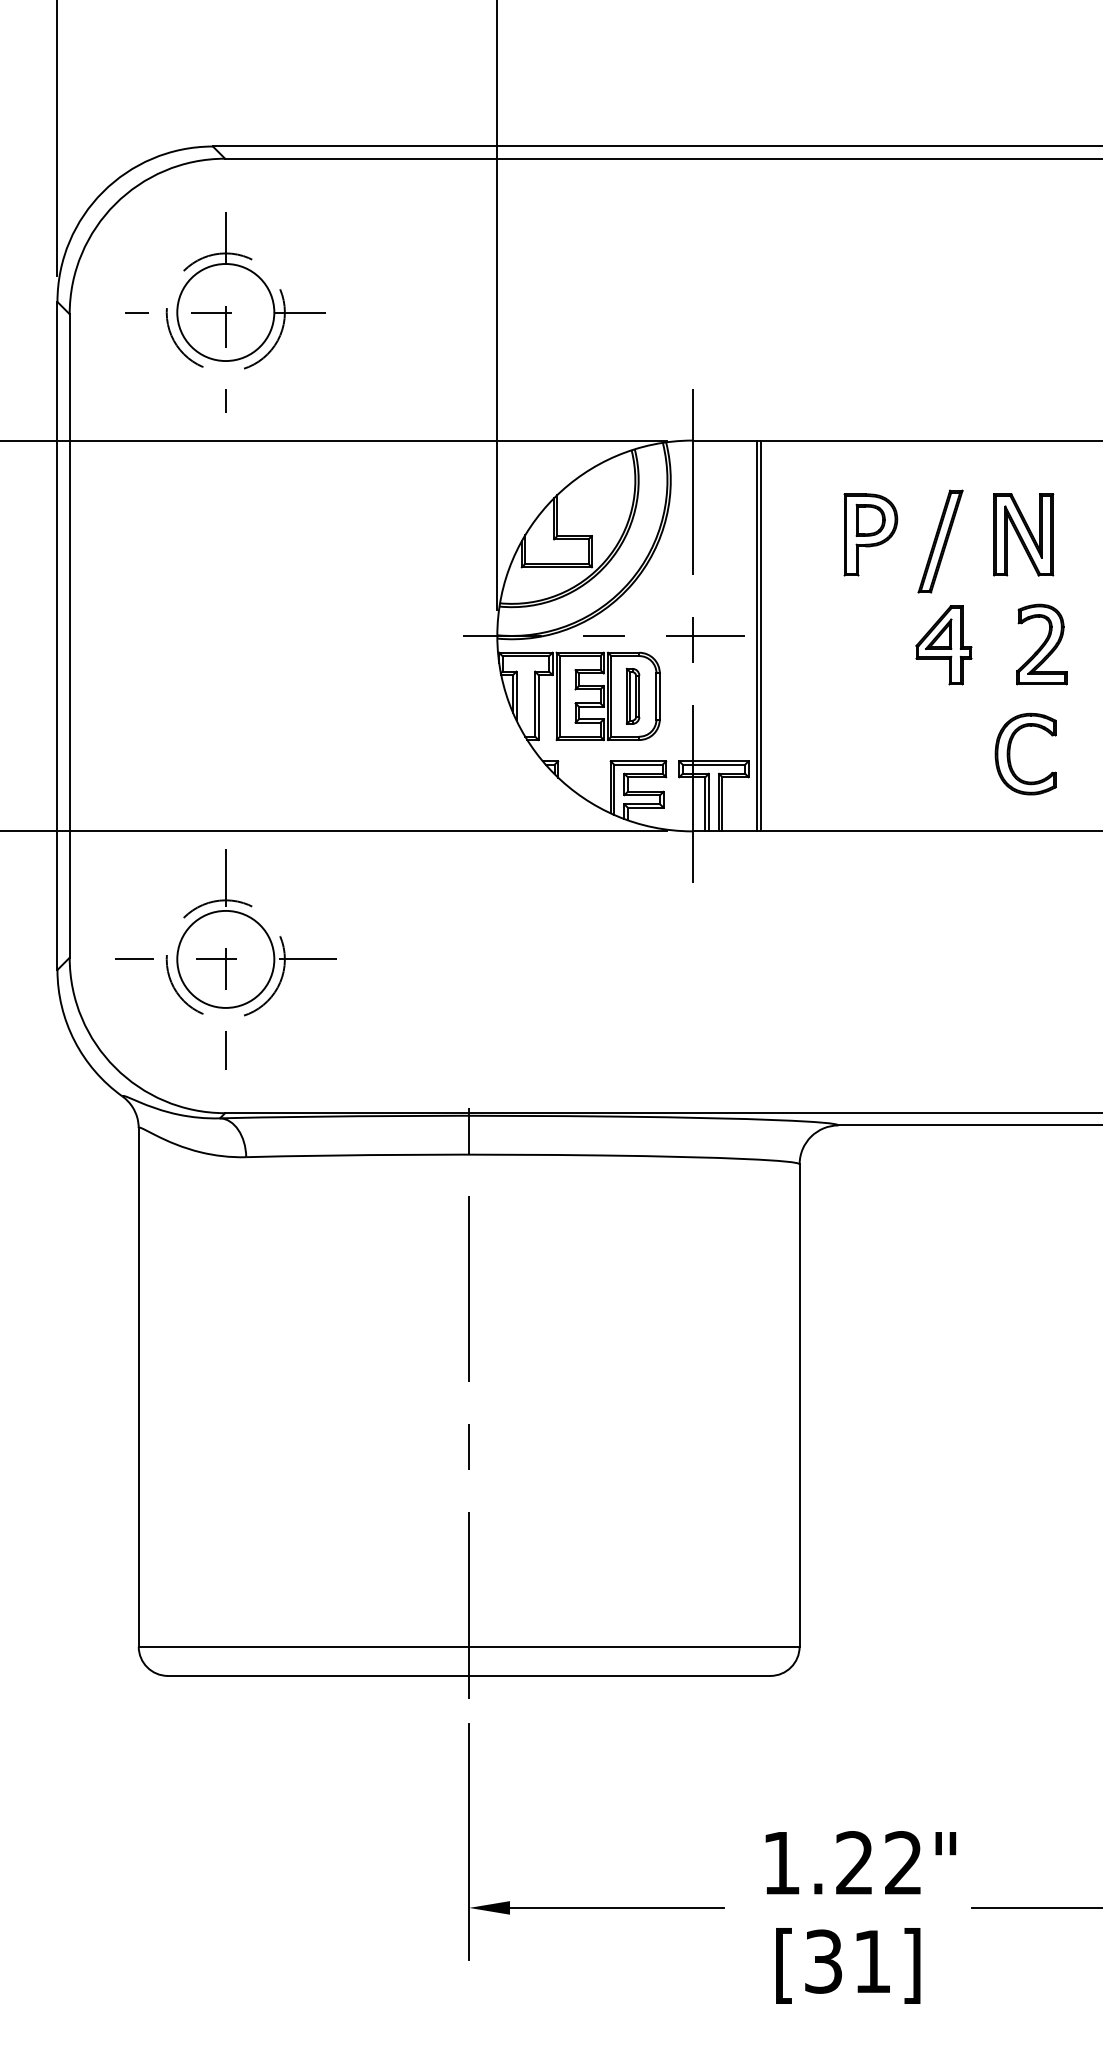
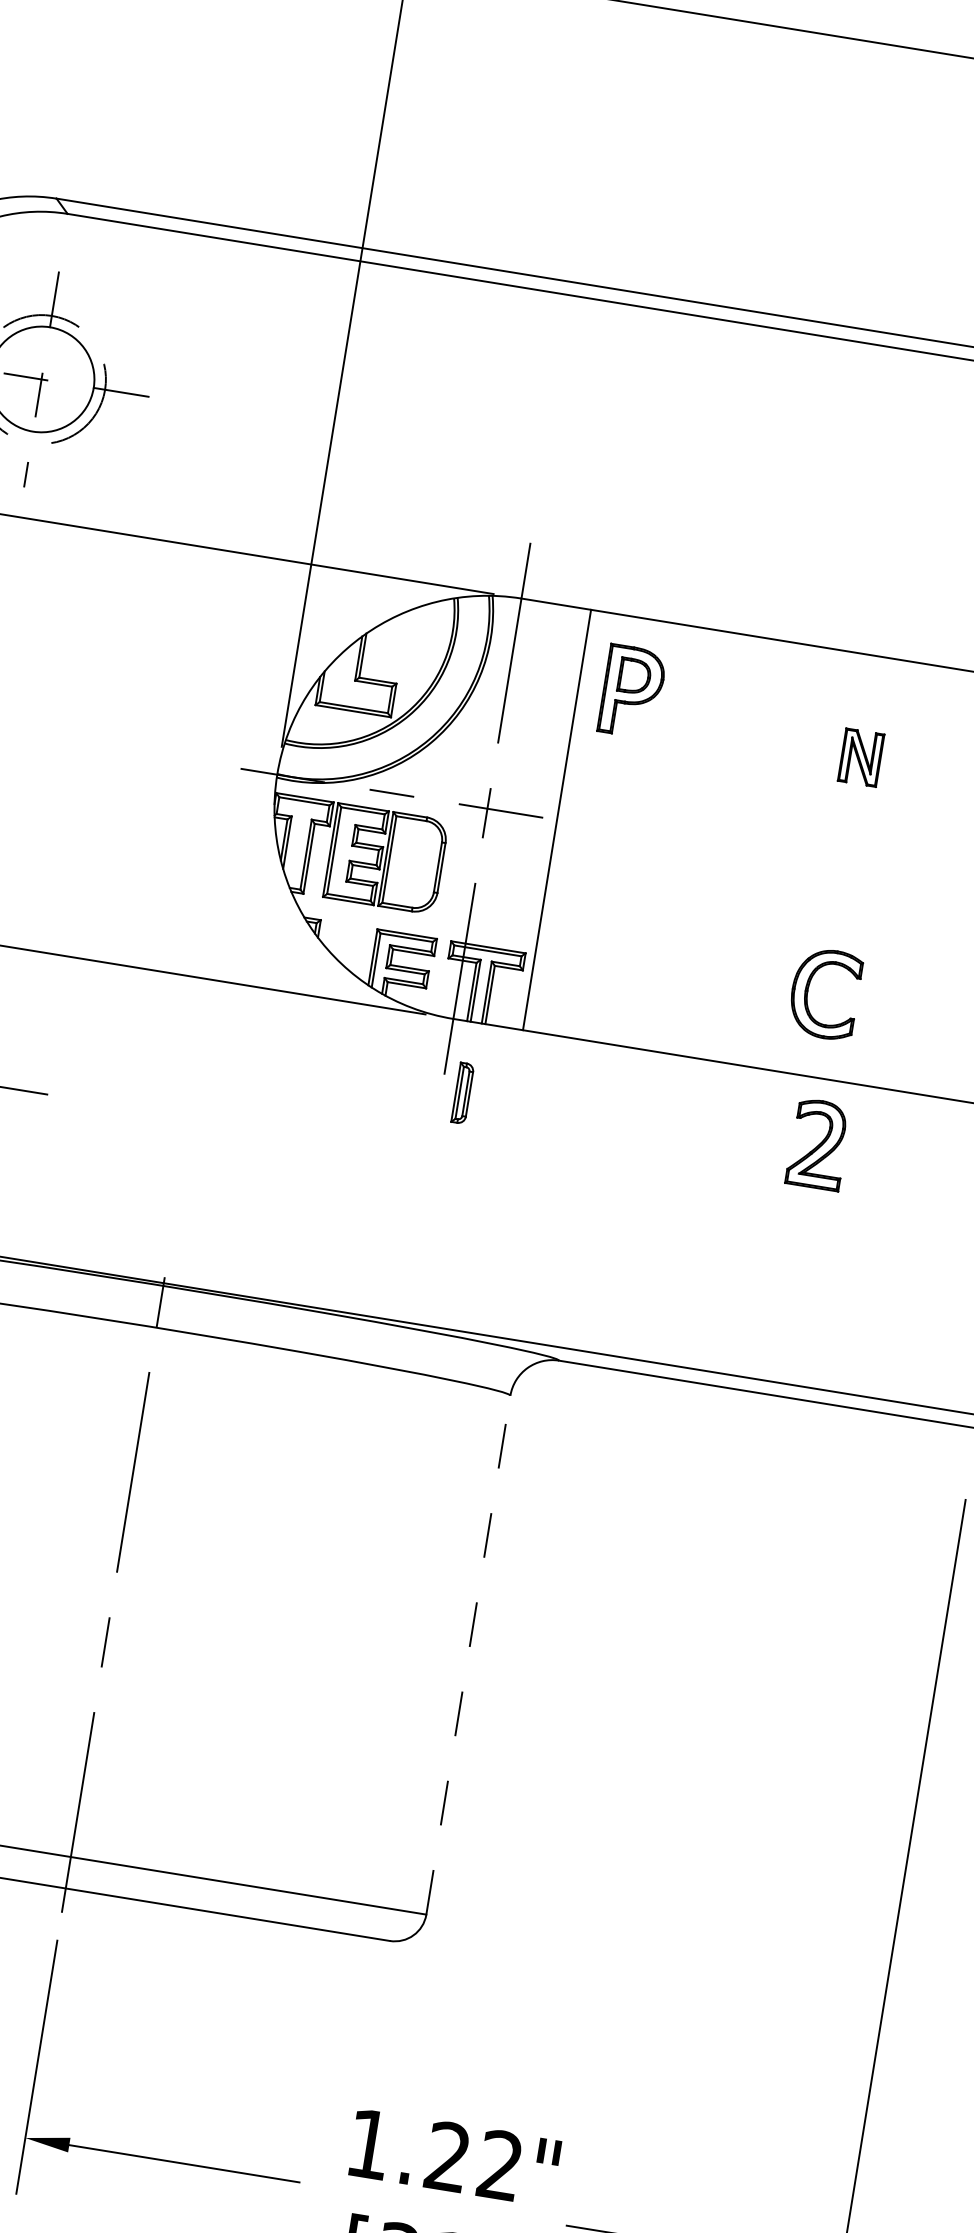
part: (870, 534) -> (632, 691), moved
part: (1023, 534) -> (860, 757), size x0.6
part: (940, 541) -> (770, 750), removed
line: (760, 635) -> (560, 820), removed
part: (1041, 644) -> (818, 1144), moved
part: (943, 645) -> (755, 862), removed
part: (632, 695) -> (462, 1092), moved
line: (799, 1405) -> (468, 1655), solid -> dashed

